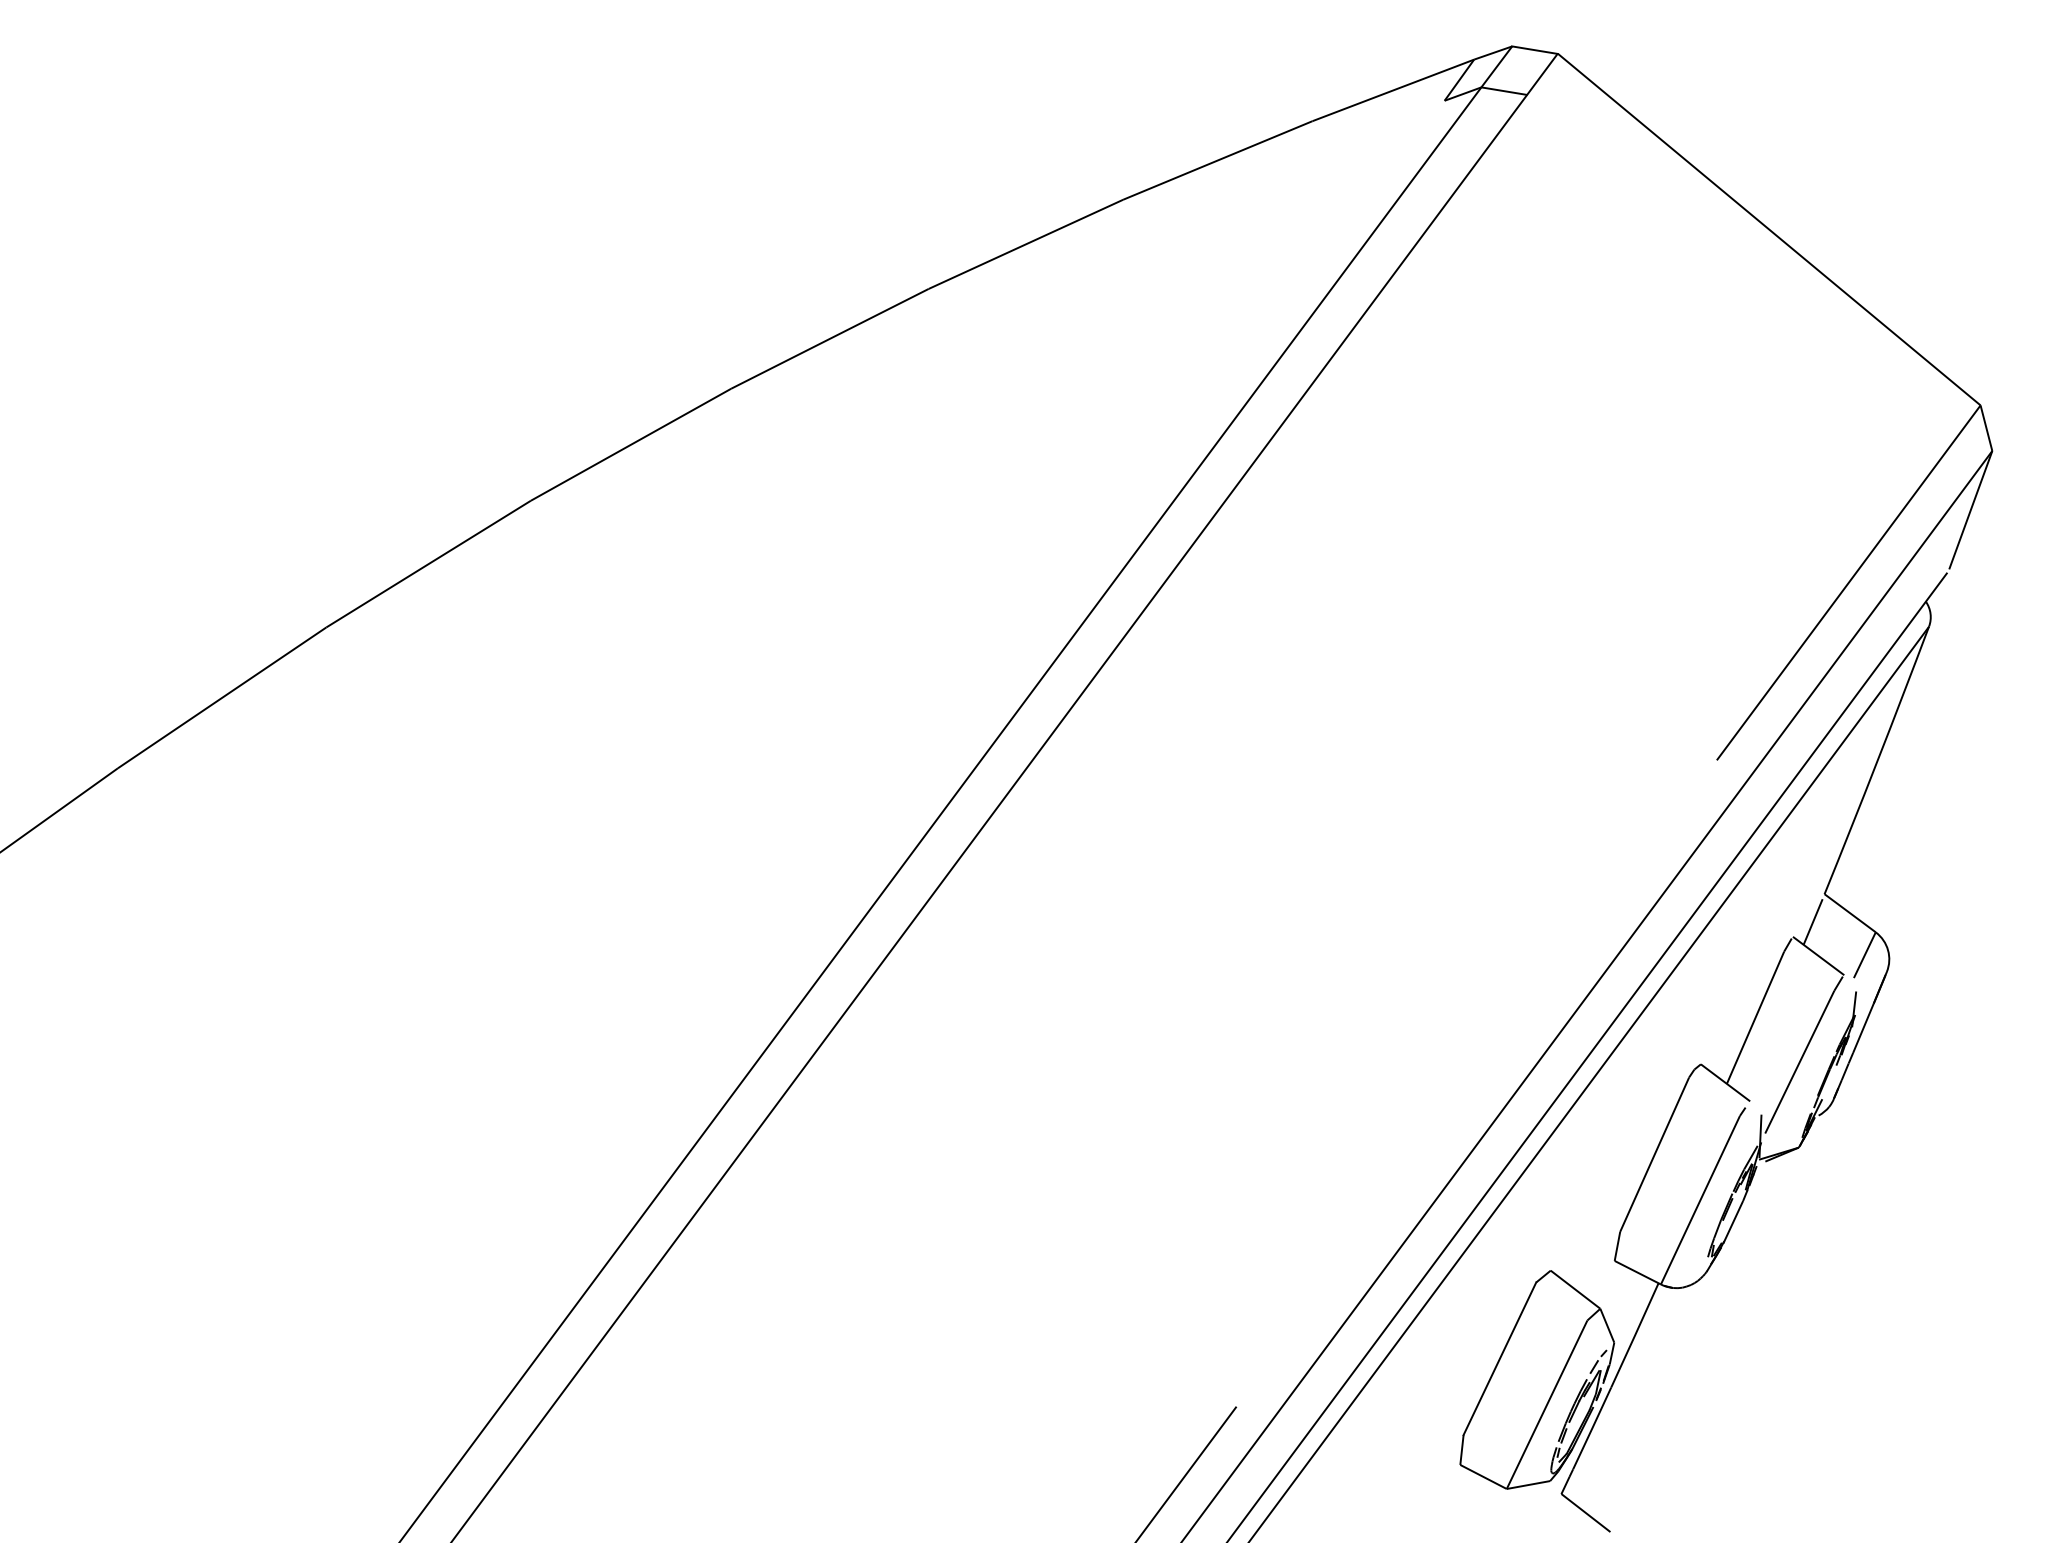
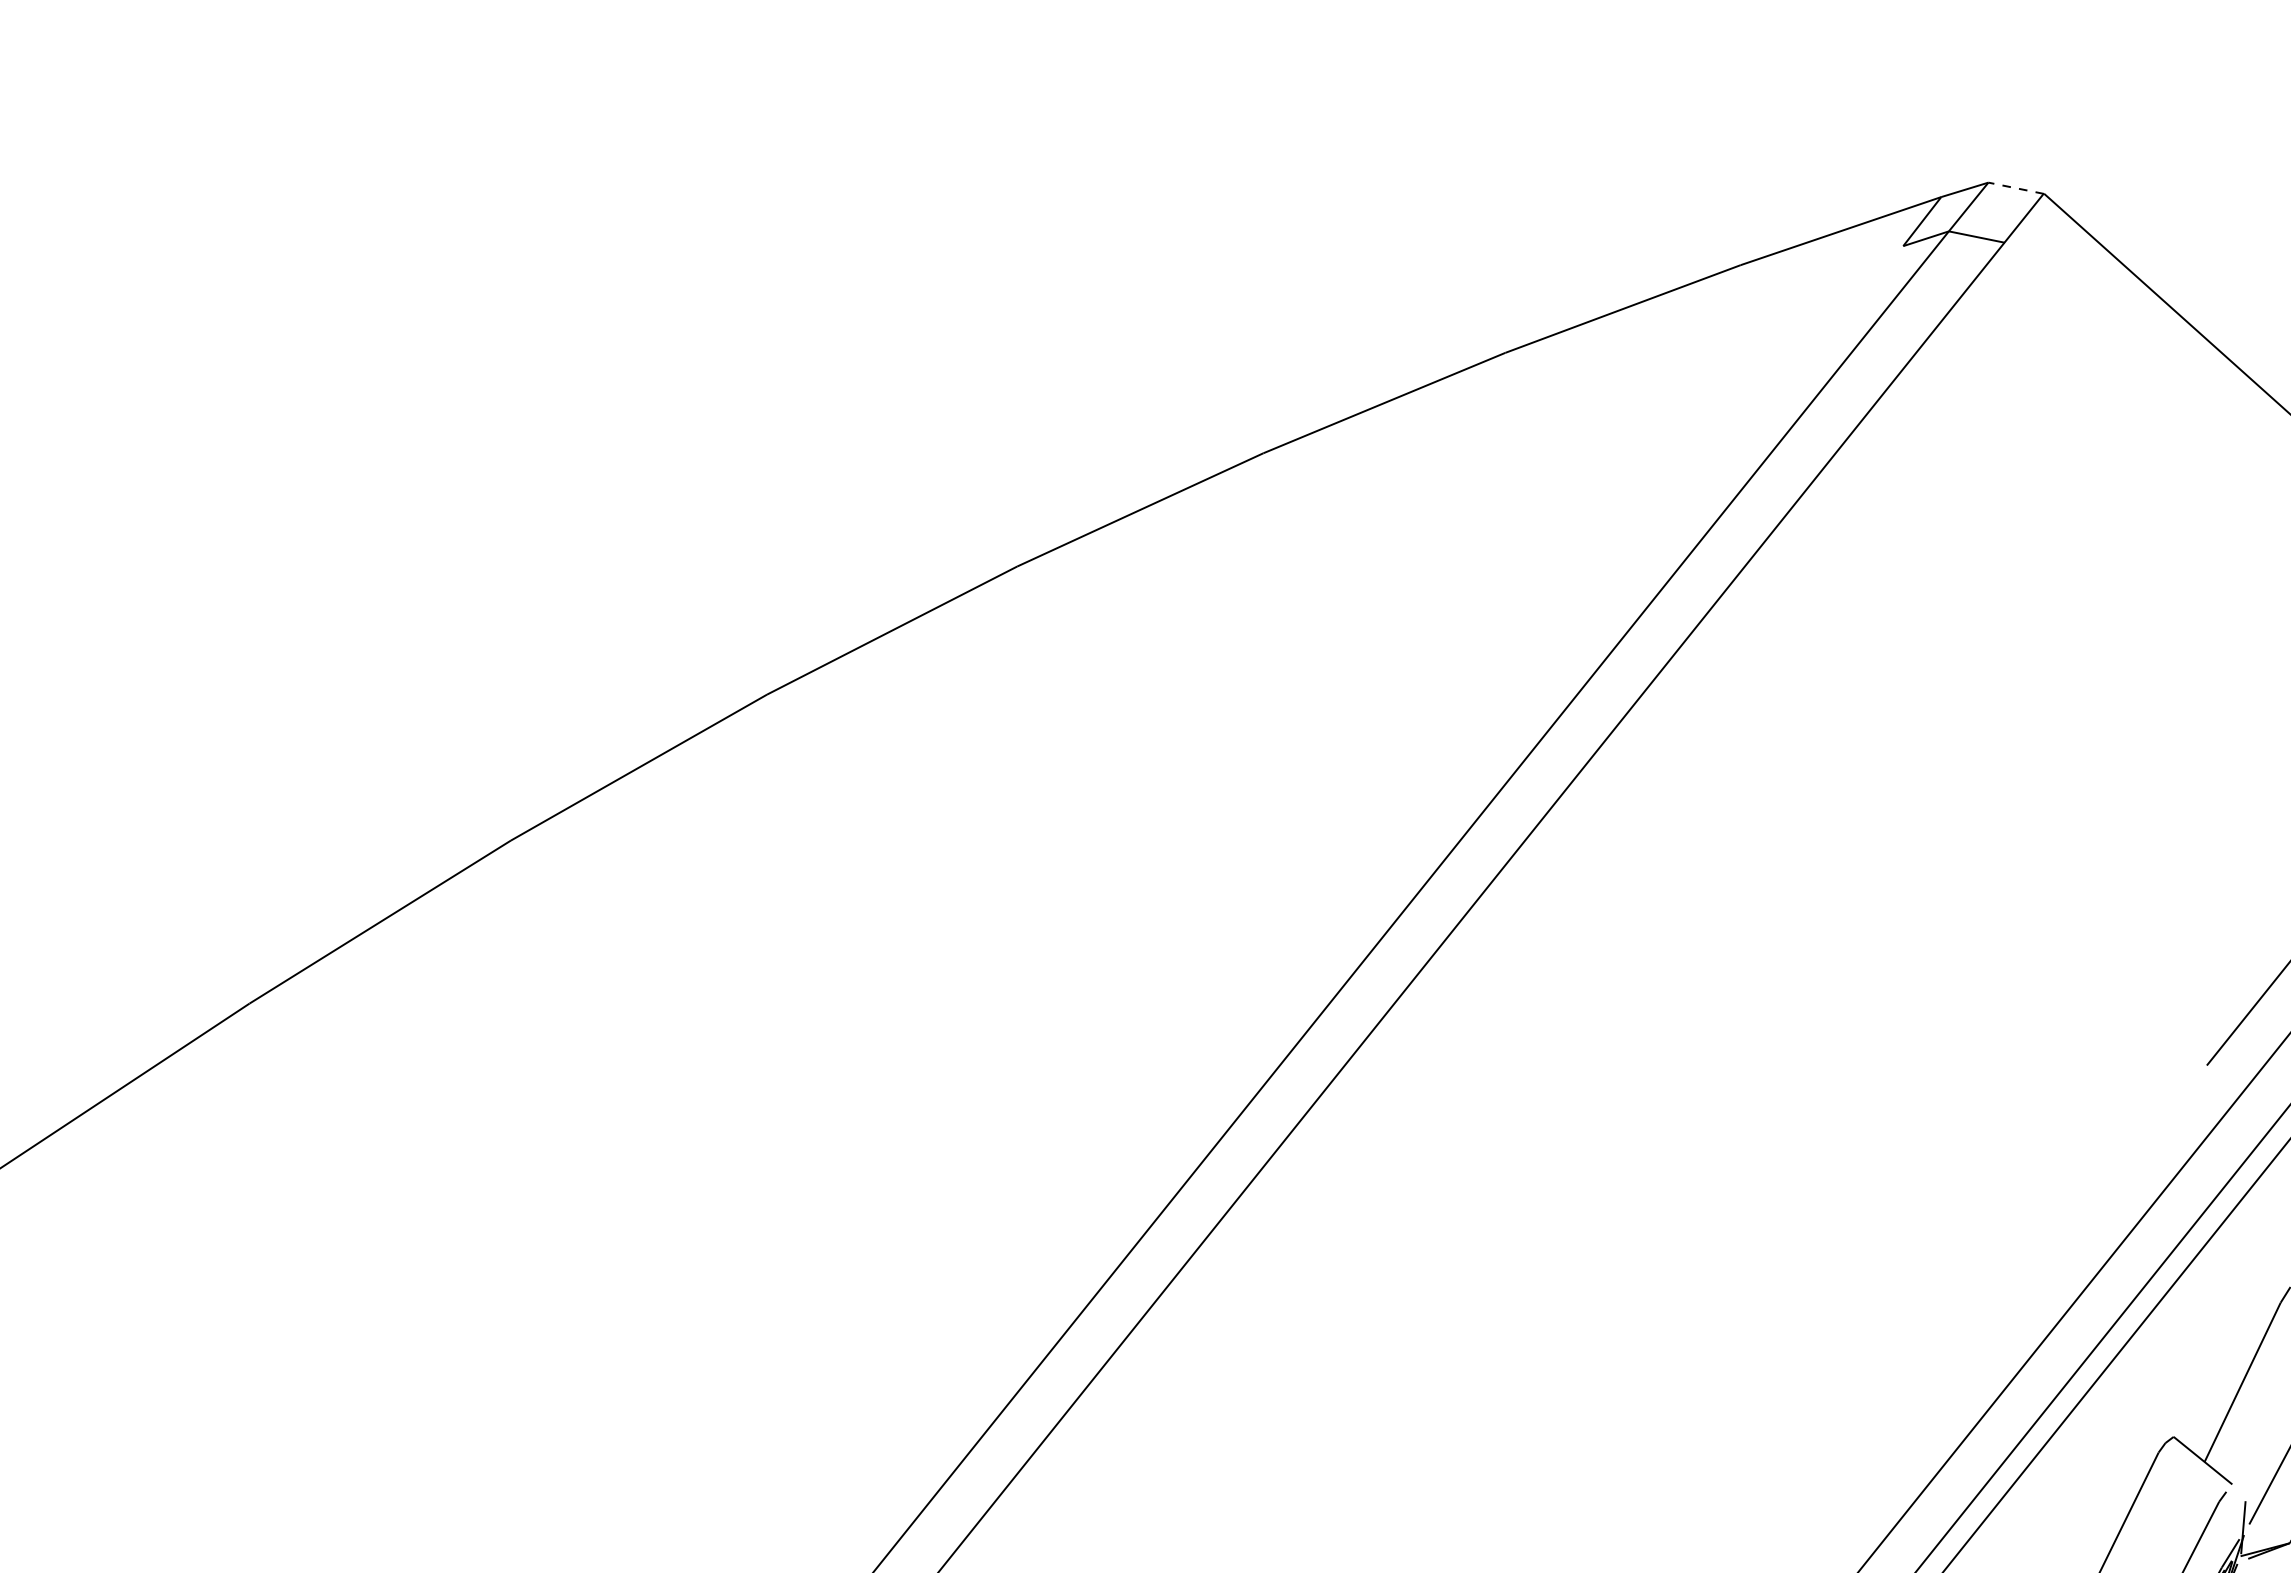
line: (1534, 50) -> (2015, 188), solid -> dashed

